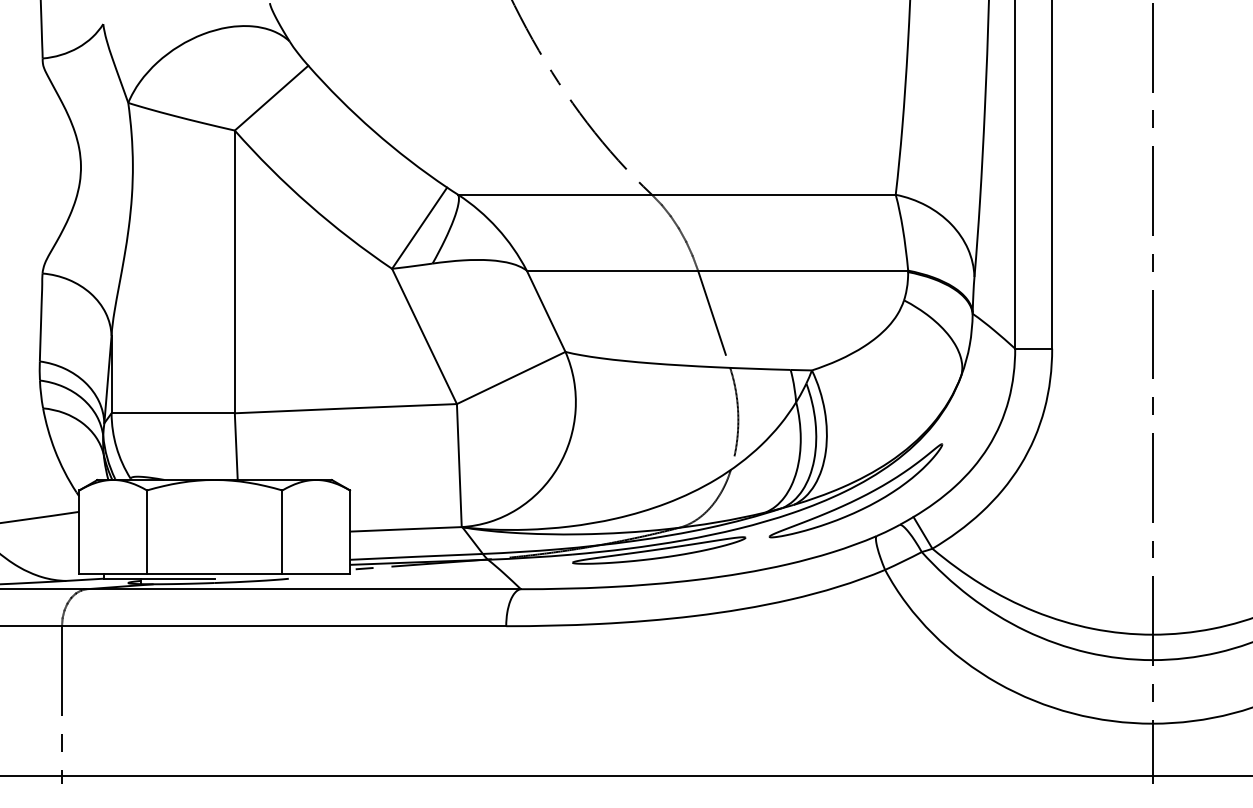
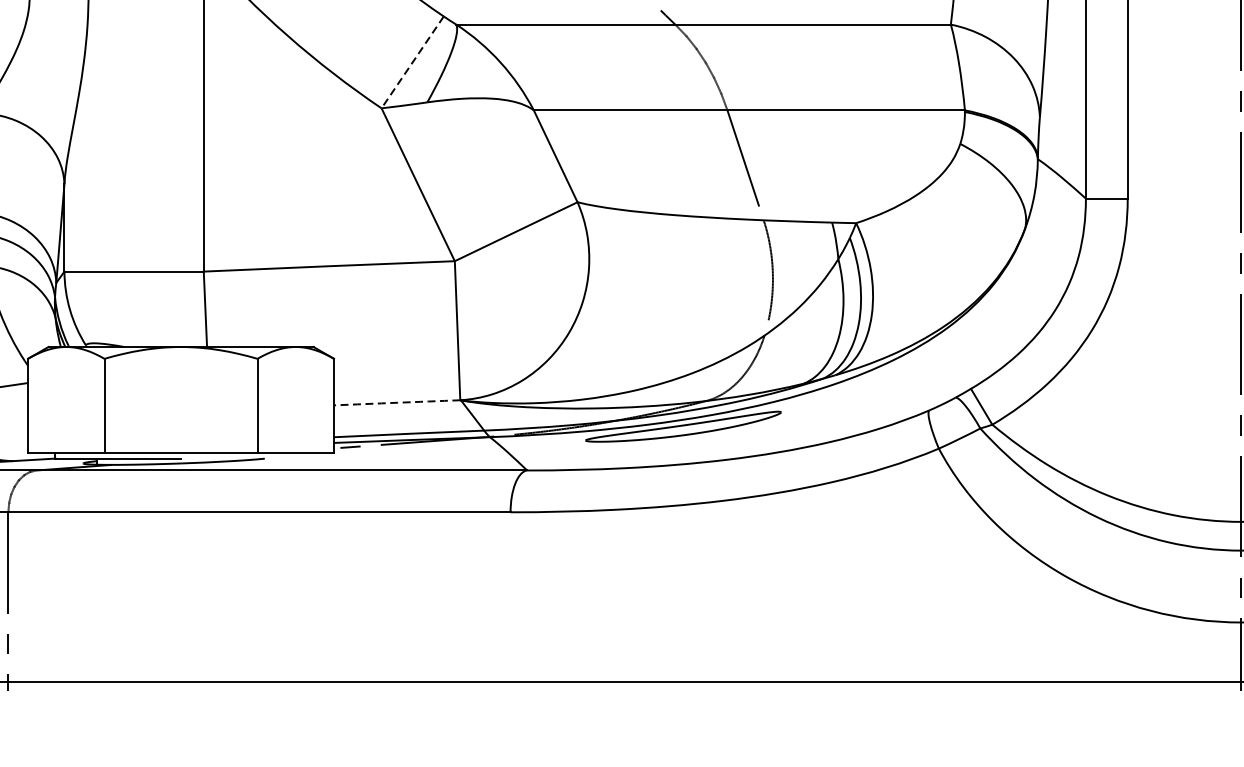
line: (419, 228) -> (412, 62), solid -> dashed
part: (858, 497) -> (908, 366), removed
arc: (405, 529) -> (396, 402), solid -> dashed

